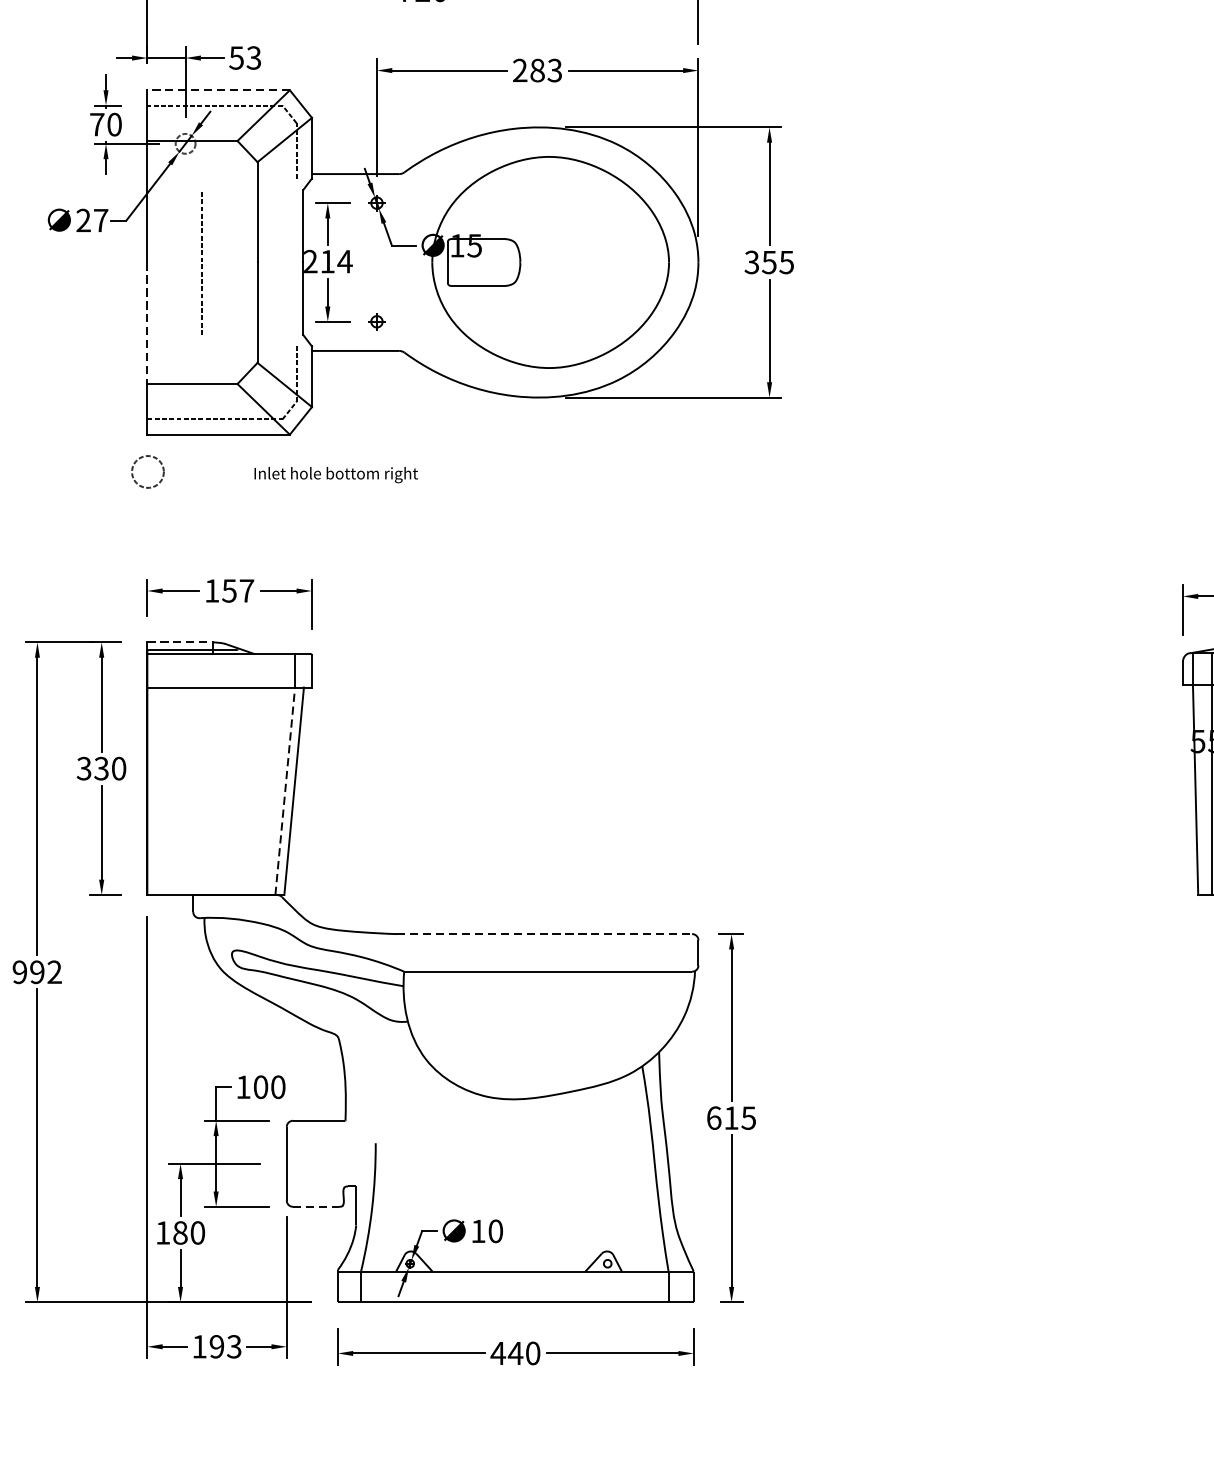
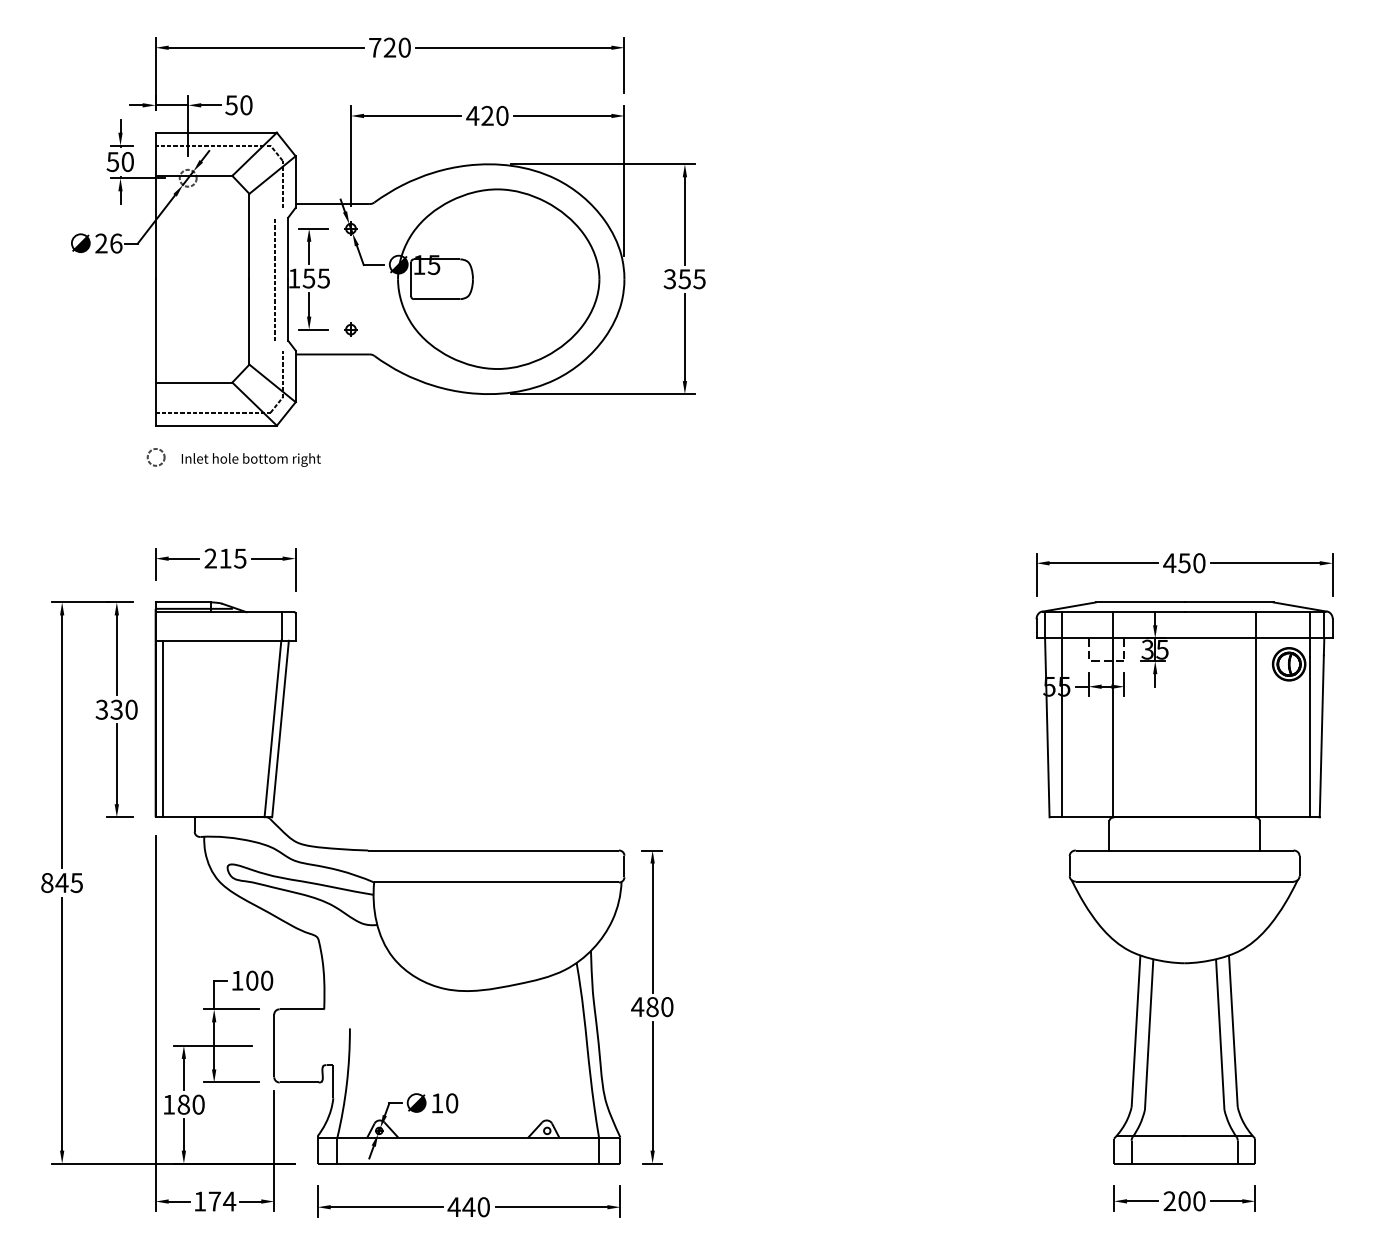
text: (254, 58) -> (246, 105), 53 -> 50
text: (537, 70) -> (487, 115), 283 -> 420
line: (218, 90) -> (216, 132), dashed -> solid
text: (96, 125) -> (112, 162), 70 -> 50
text: (101, 220) -> (116, 243), 27 -> 26
line: (201, 261) -> (274, 278), moved
text: (328, 261) -> (309, 278), 214 -> 155
line: (147, 322) -> (155, 330), dashed -> solid
circle: (147, 470) -> (155, 456), size x0.62
text: (335, 474) -> (250, 459), moved
text: (229, 590) -> (225, 558), 157 -> 215
line: (180, 642) -> (183, 602), dashed -> solid
line: (156, 790) -> (163, 728), added
line: (284, 791) -> (272, 729), dashed -> solid
line: (545, 934) -> (494, 850), dashed -> solid
text: (36, 972) -> (61, 883), 992 -> 845
text: (731, 1118) -> (652, 1007), 615 -> 480
line: (316, 1206) -> (299, 1082), dashed -> solid
text: (225, 1346) -> (222, 1201), 193 -> 174

